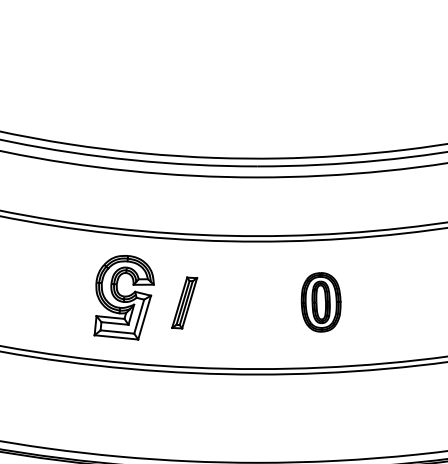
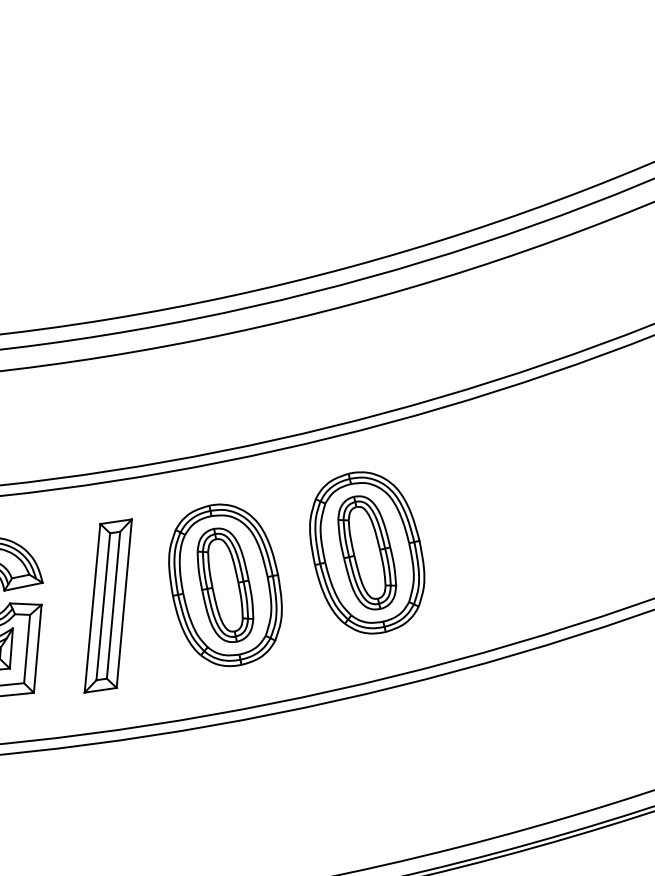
part: (184, 302) -> (107, 604), size x1.67
part: (320, 302) -> (365, 553), size x1.43
part: (245, 304) -> (224, 585), added

